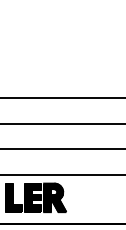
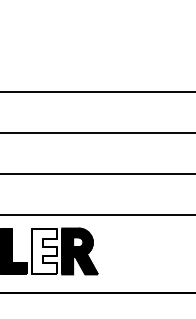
fill: (32, 197) -> (43, 250), removed

